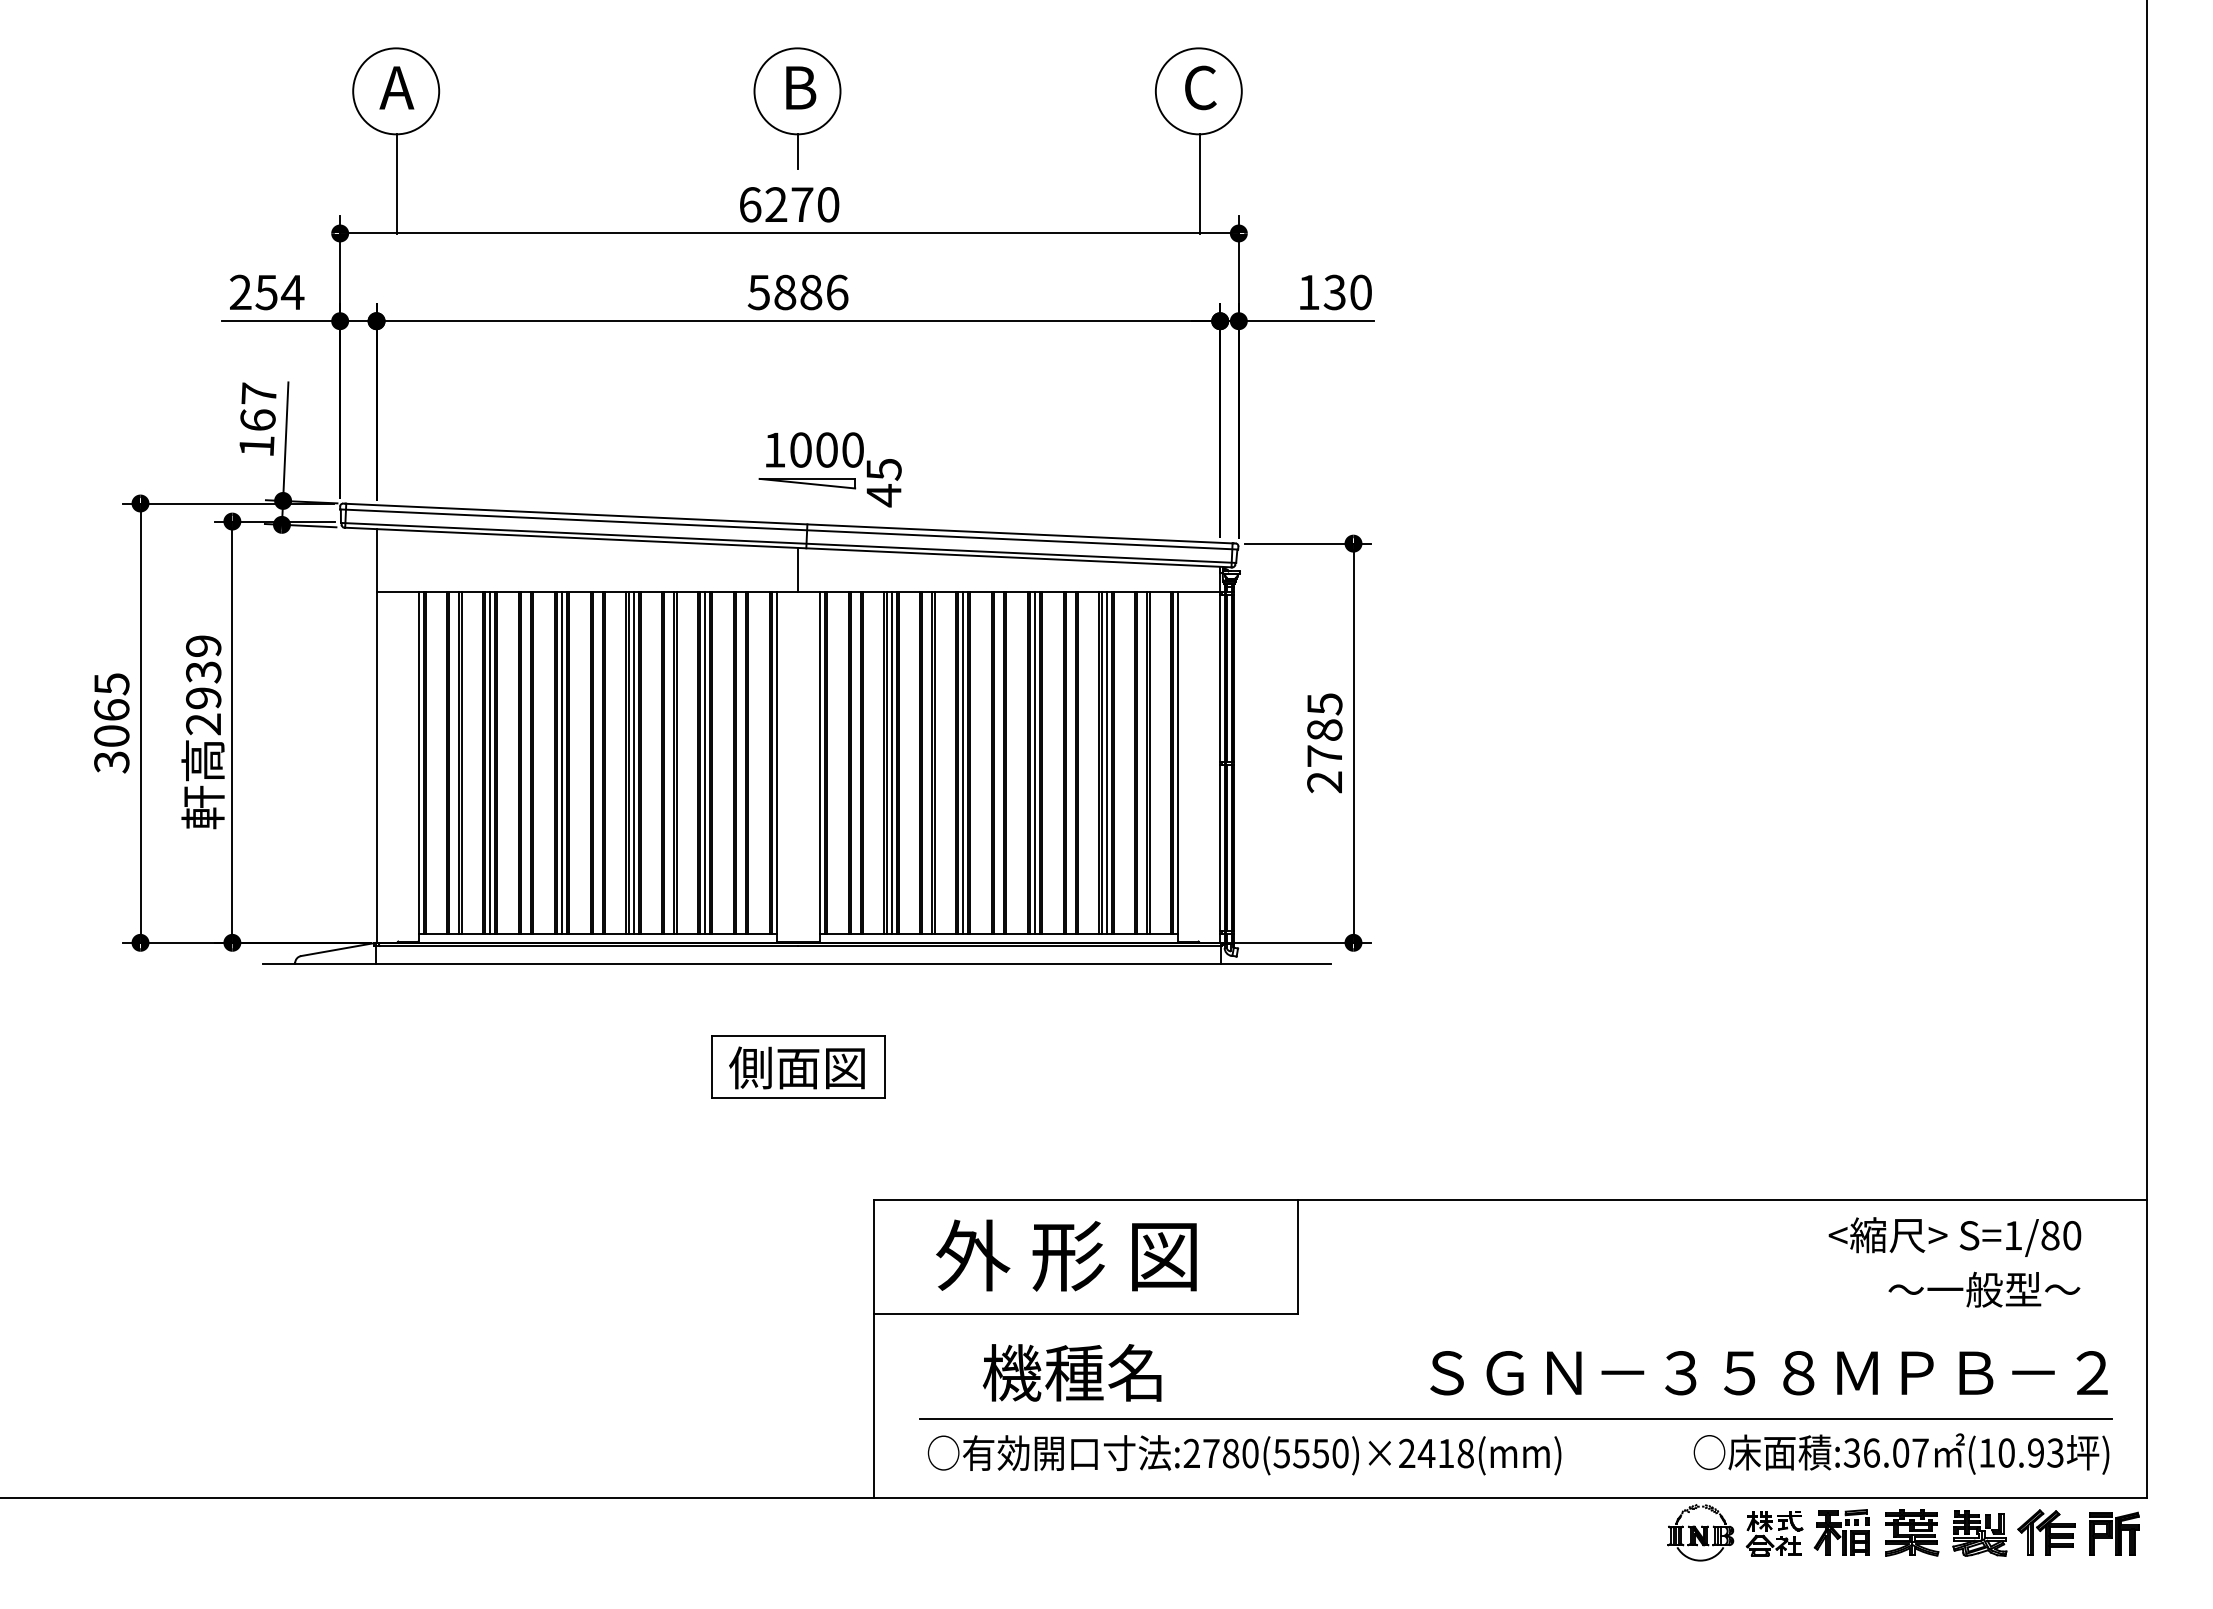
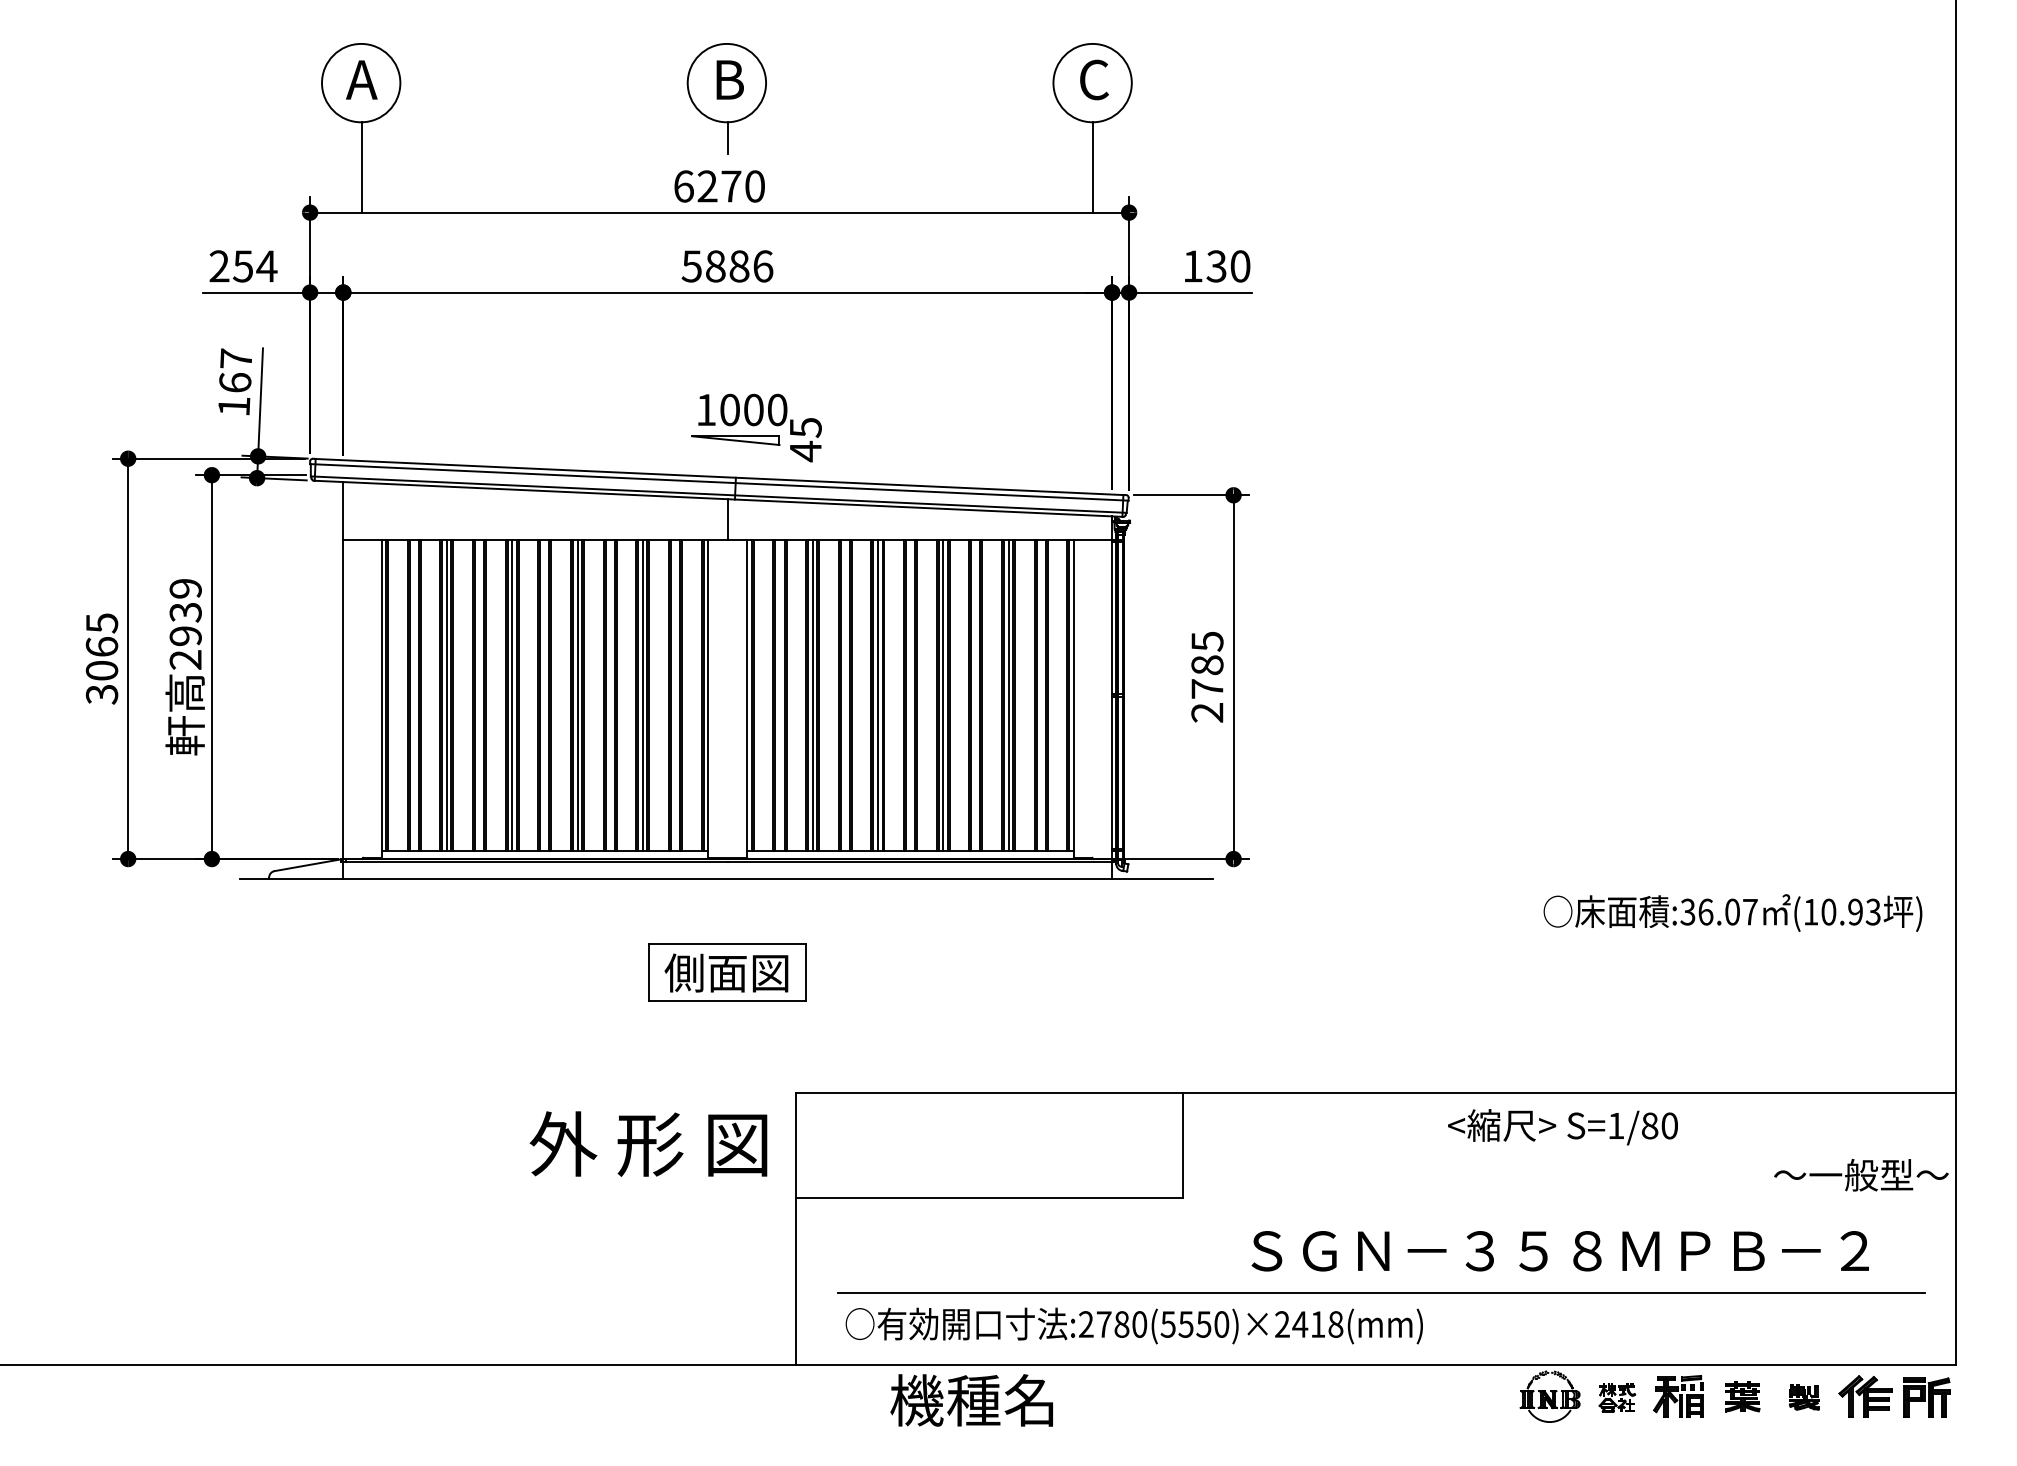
text: (1954, 1236) -> (1562, 1126), moved
text: (1066, 1255) -> (648, 1143), moved
text: (1984, 1289) -> (1861, 1174), moved
text: (1071, 1372) -> (971, 1400), moved
text: (1768, 1373) -> (1559, 1251), moved
text: (1901, 1453) -> (1732, 912), moved
part: (1912, 1532) -> (1743, 1396), size x0.7
part: (1774, 1533) -> (1617, 1397), size x0.7
part: (1979, 1533) -> (1804, 1397), size x0.6

